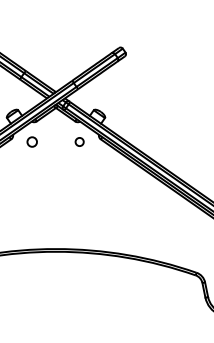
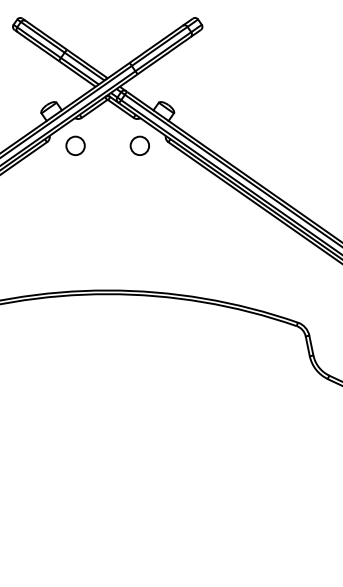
circle: (32, 141) -> (75, 145), size x1.43
circle: (79, 141) -> (139, 145), size x1.67

